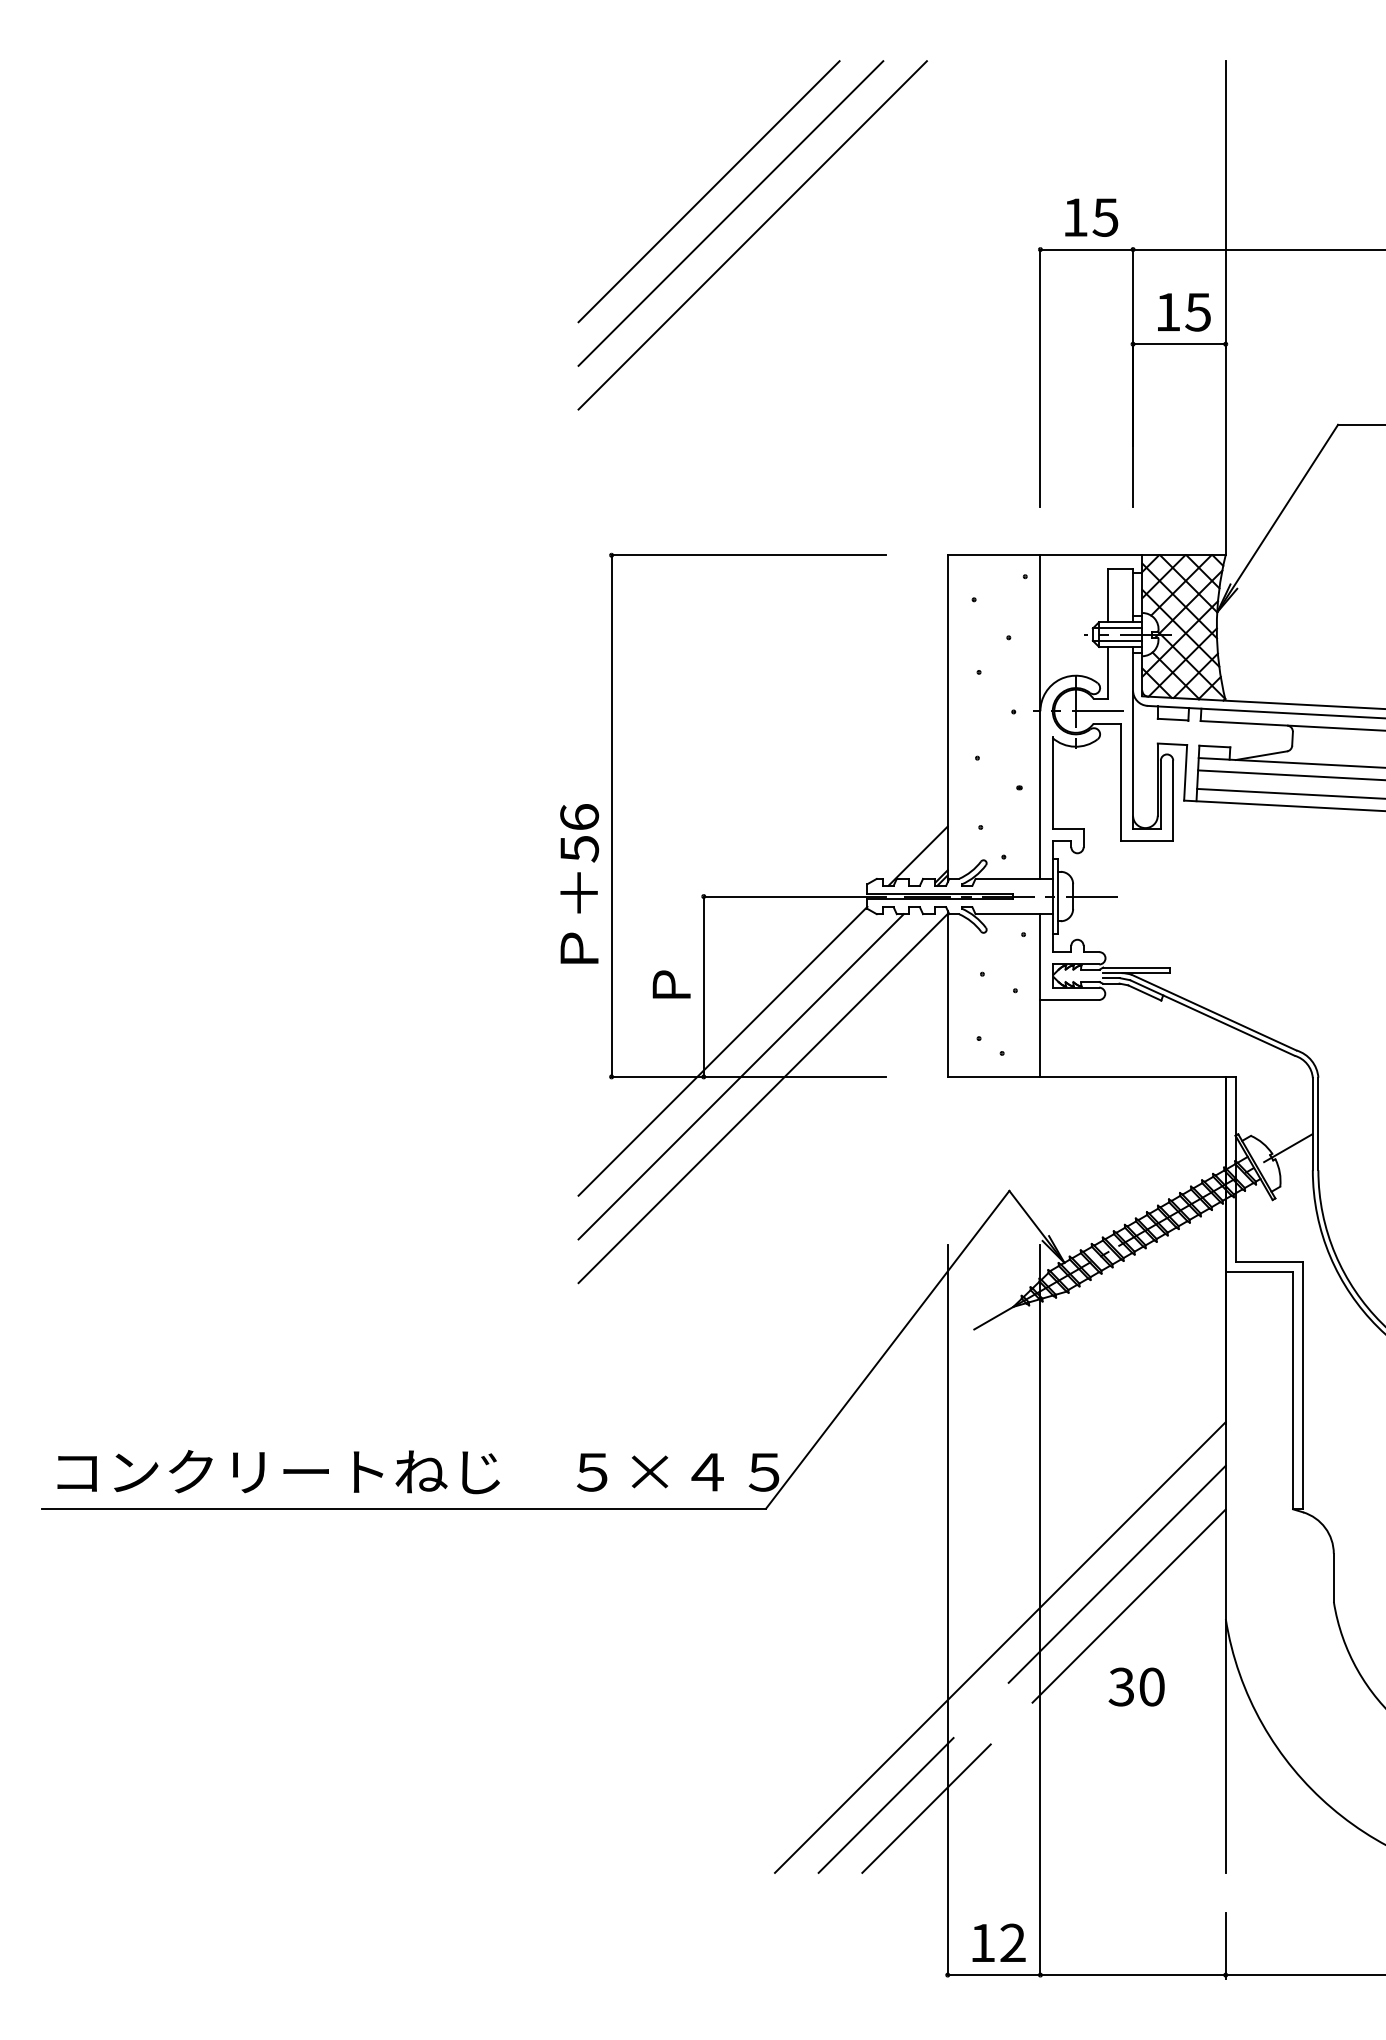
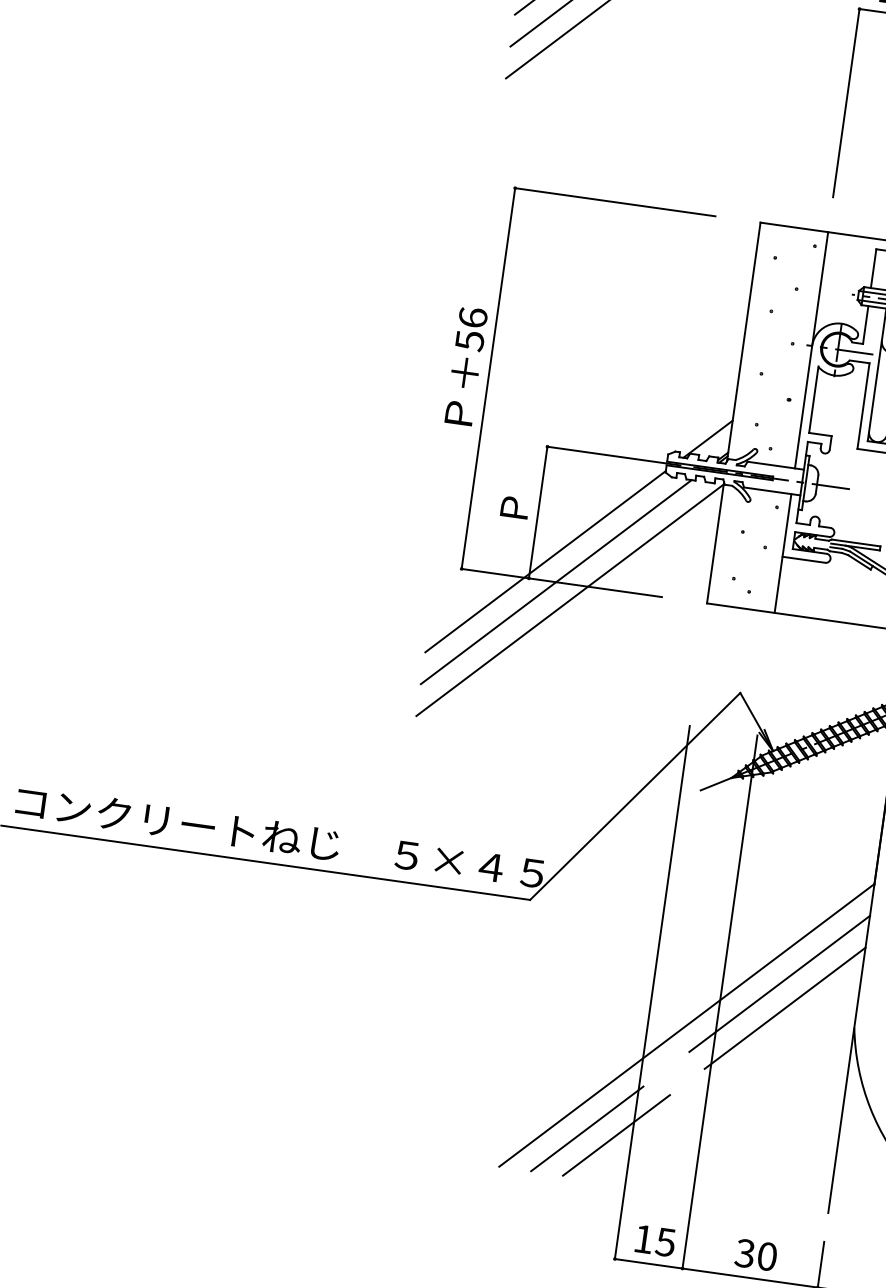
text: (579, 883) -> (466, 366), moved
text: (1136, 1686) -> (756, 1254), moved
text: (1012, 1942) -> (665, 1241), 12 -> 15

